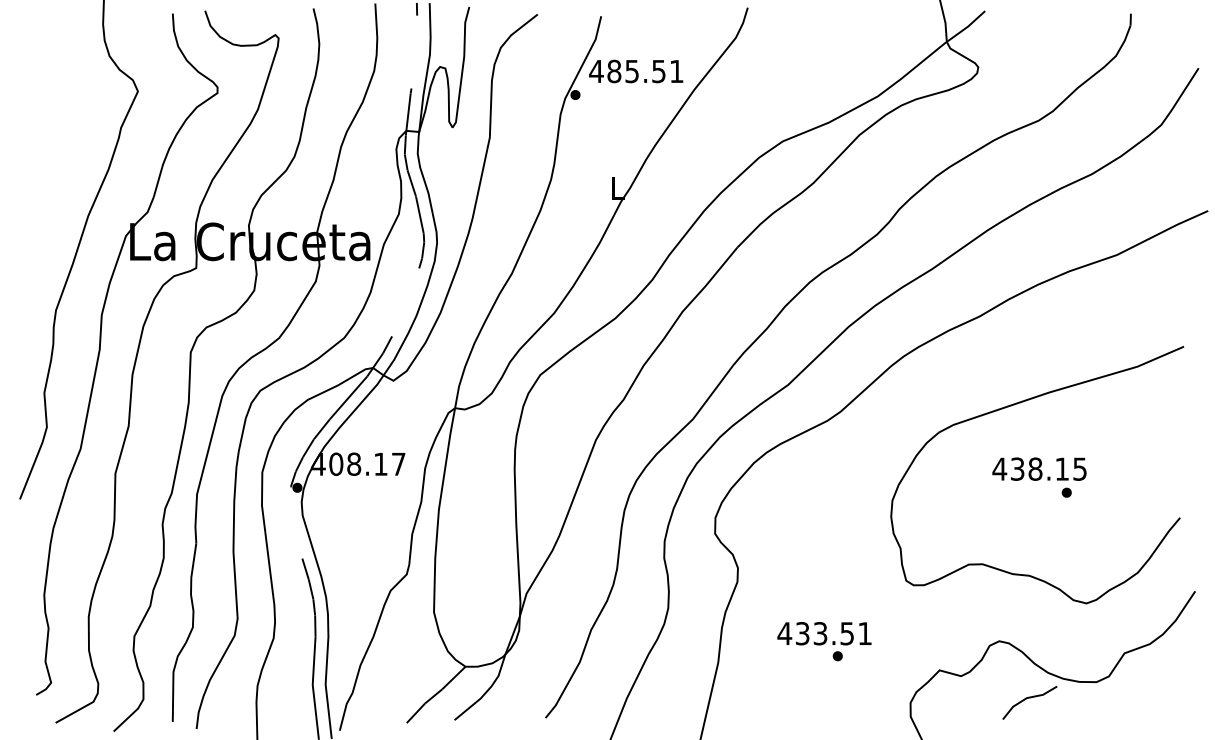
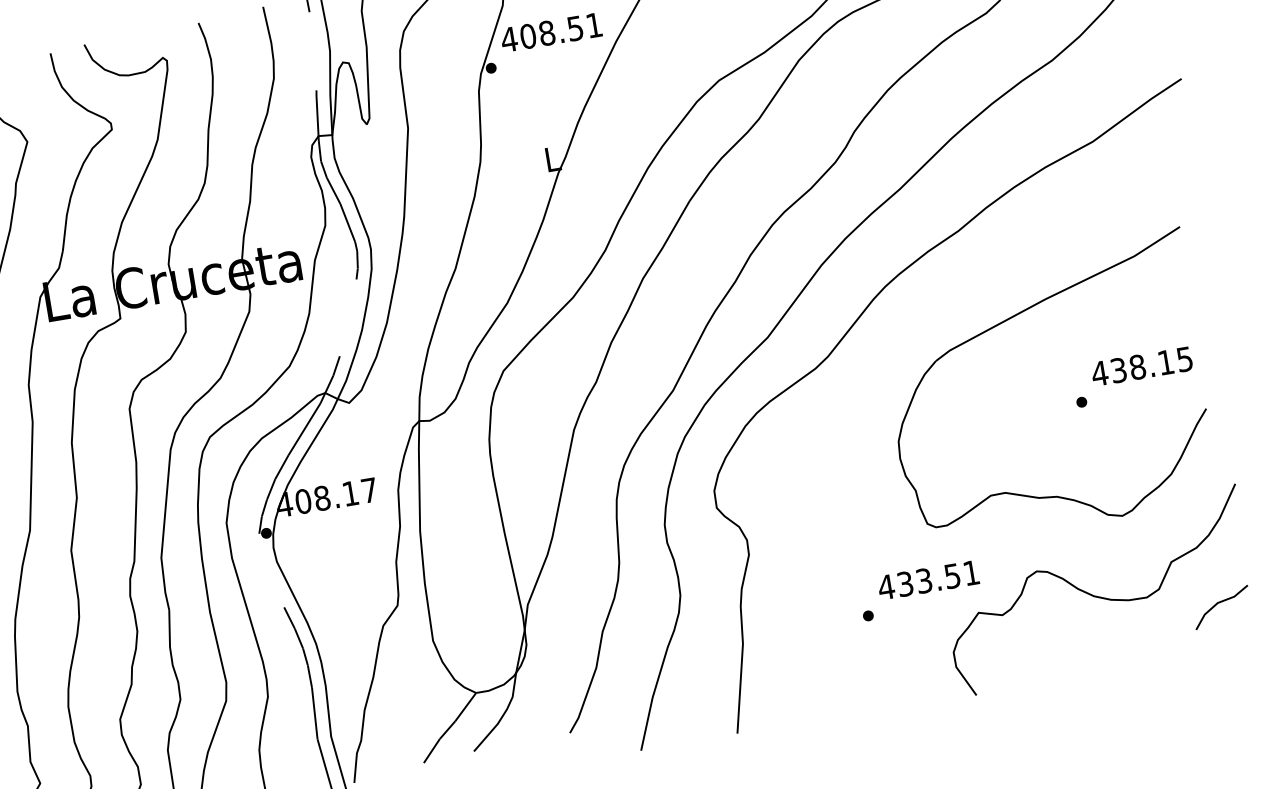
text: (623, 71) -> (537, 34), 485.51 -> 408.51
text: (1039, 468) -> (1141, 365), moved
text: (824, 633) -> (928, 580), moved
line: (1029, 698) -> (1220, 602), moved

